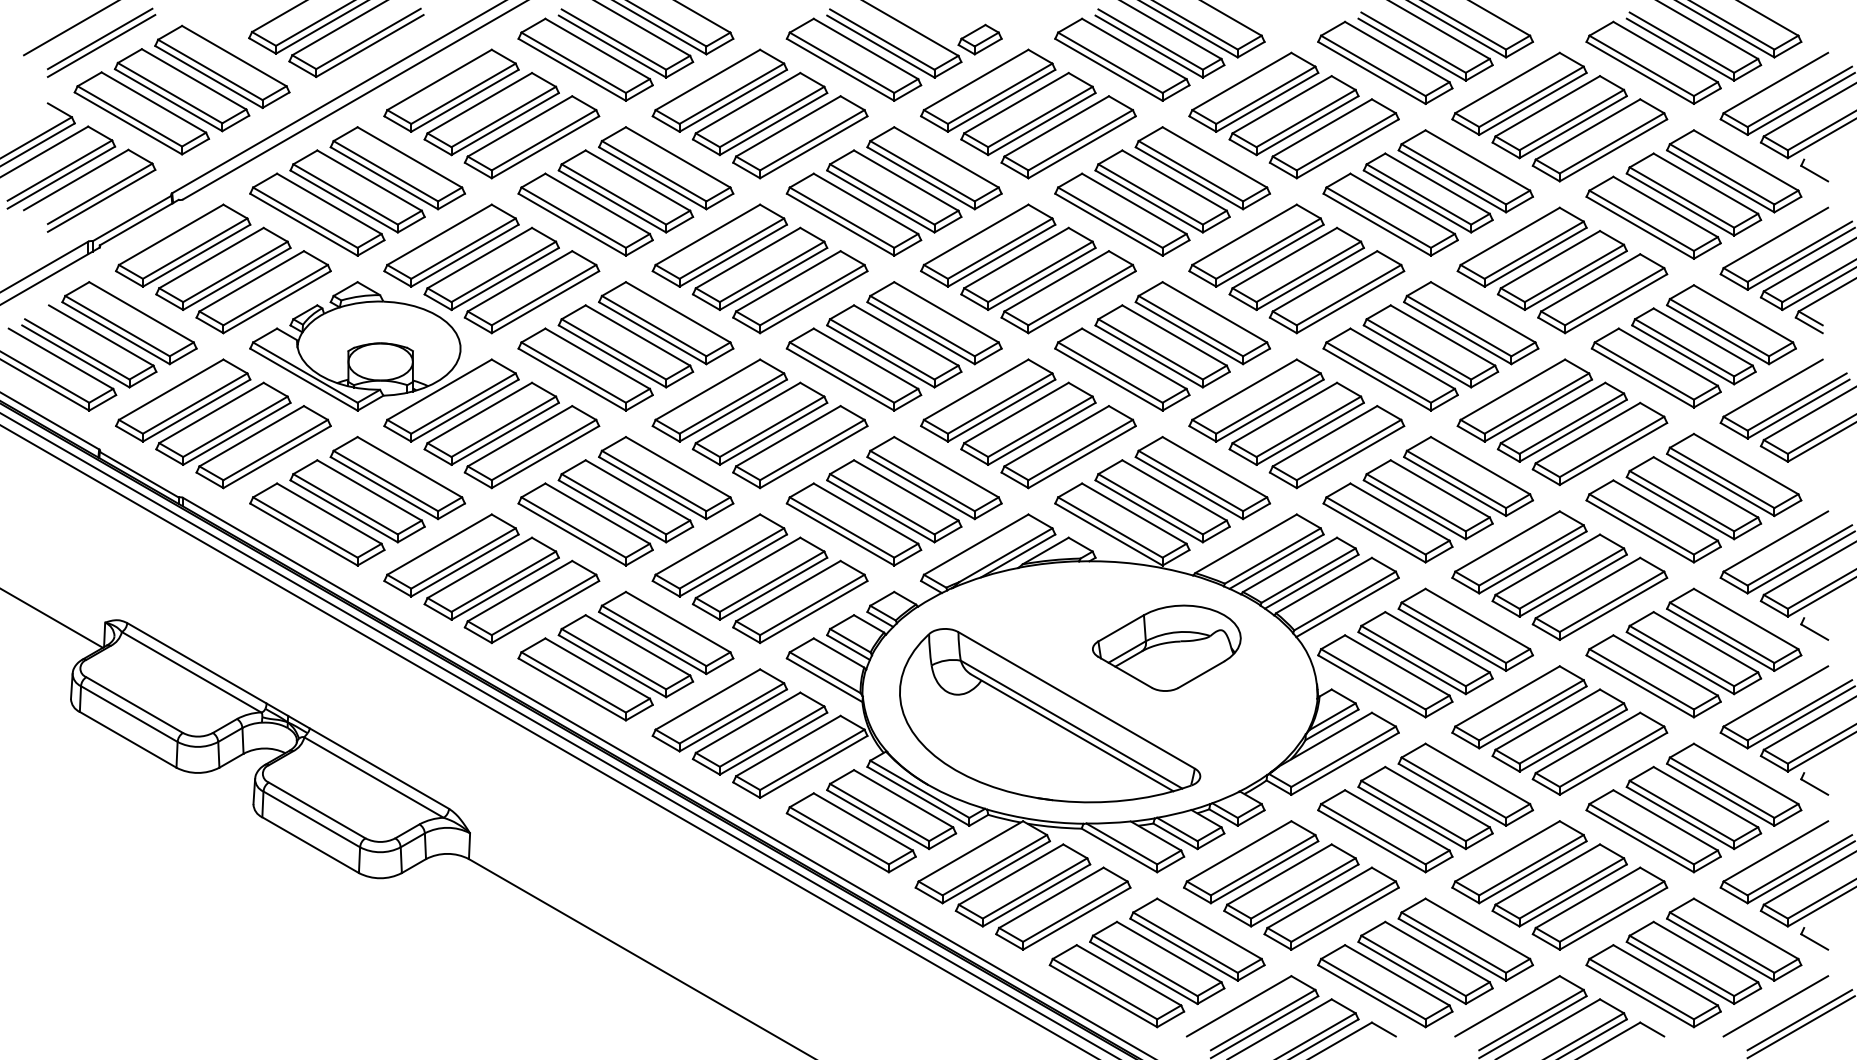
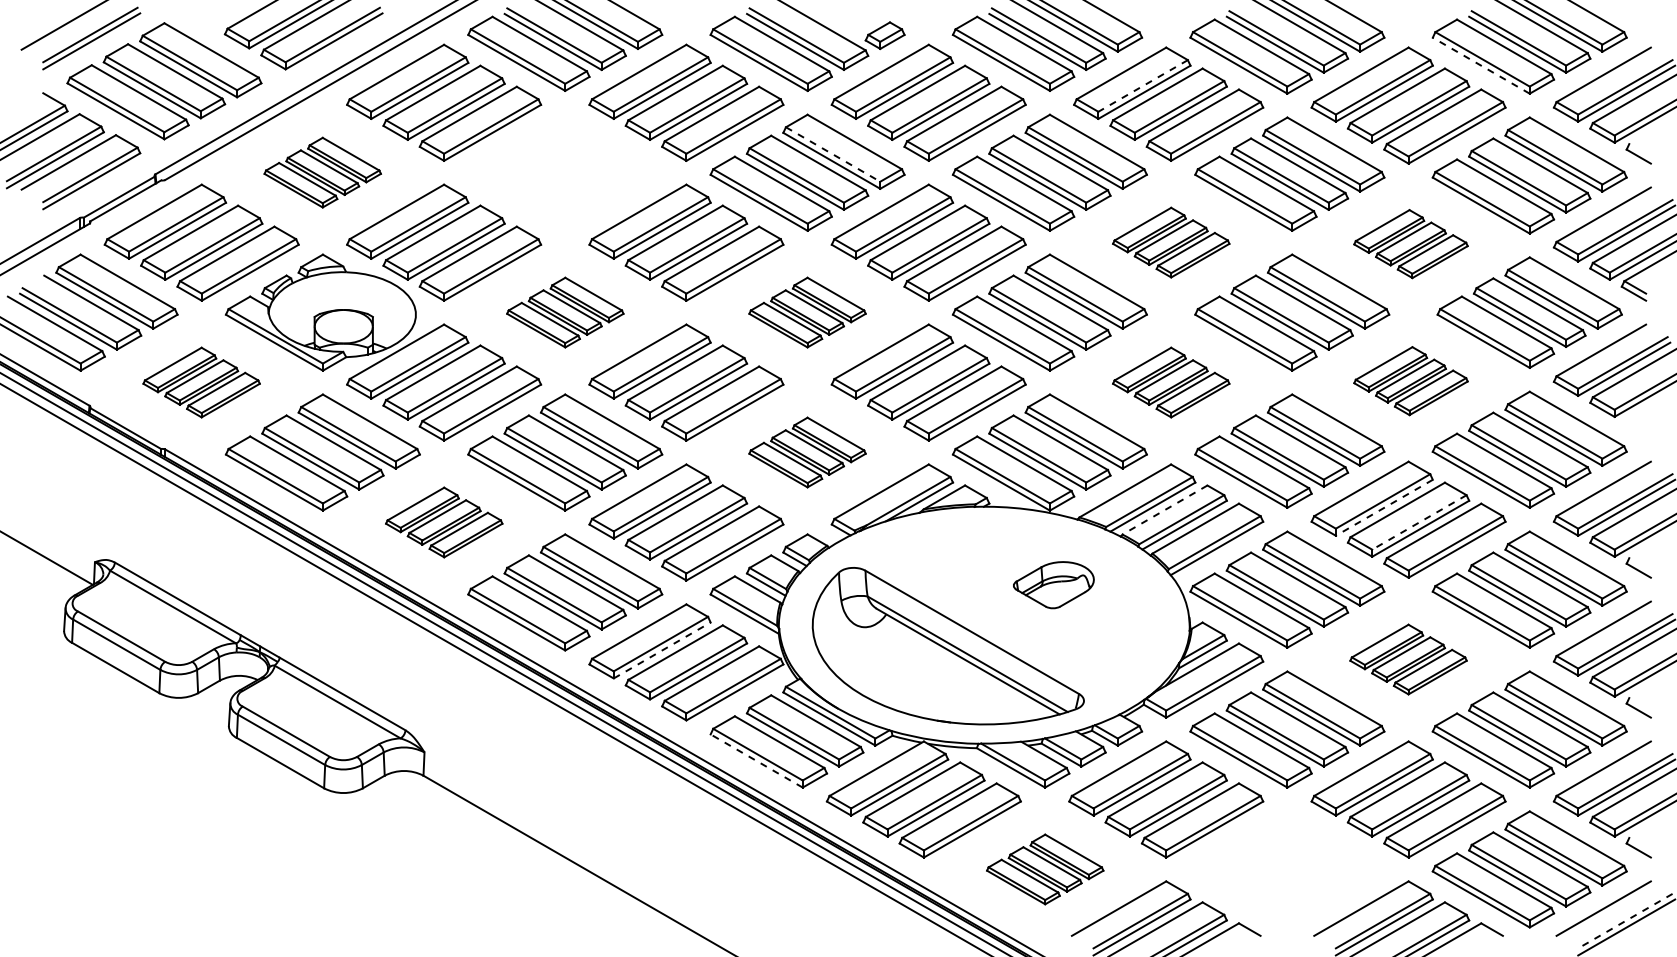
line: (1640, 72) -> (1481, 65), solid -> dashed
line: (1266, 94) -> (1143, 85), solid -> dashed
line: (922, 171) -> (833, 154), solid -> dashed
part: (357, 191) -> (322, 172), size x0.6
part: (626, 191) -> (565, 172), removed
part: (1297, 268) -> (1171, 242), size x0.6
part: (1561, 269) -> (1410, 243), size x0.6
part: (626, 346) -> (565, 312), size x0.6
part: (894, 346) -> (807, 312), size x0.6
part: (1561, 421) -> (1410, 380), size x0.6
part: (223, 423) -> (201, 382), size x0.6
part: (1297, 423) -> (1171, 382), size x0.6
part: (894, 501) -> (807, 452), size x0.6
line: (1533, 562) -> (1384, 507), solid -> dashed
line: (1289, 565) -> (1164, 510), solid -> dashed
part: (492, 578) -> (444, 522), size x0.6
line: (1570, 578) -> (1418, 522), solid -> dashed
part: (1166, 647) -> (1053, 584), size x0.6
line: (733, 720) -> (662, 650), solid -> dashed
part: (1559, 730) -> (1408, 659), size x0.6
line: (837, 842) -> (756, 760), solid -> dashed
part: (1157, 962) -> (1045, 869), size x0.6
part: (1425, 962) -> (1287, 869), removed
line: (1798, 1020) -> (1624, 921), solid -> dashed

